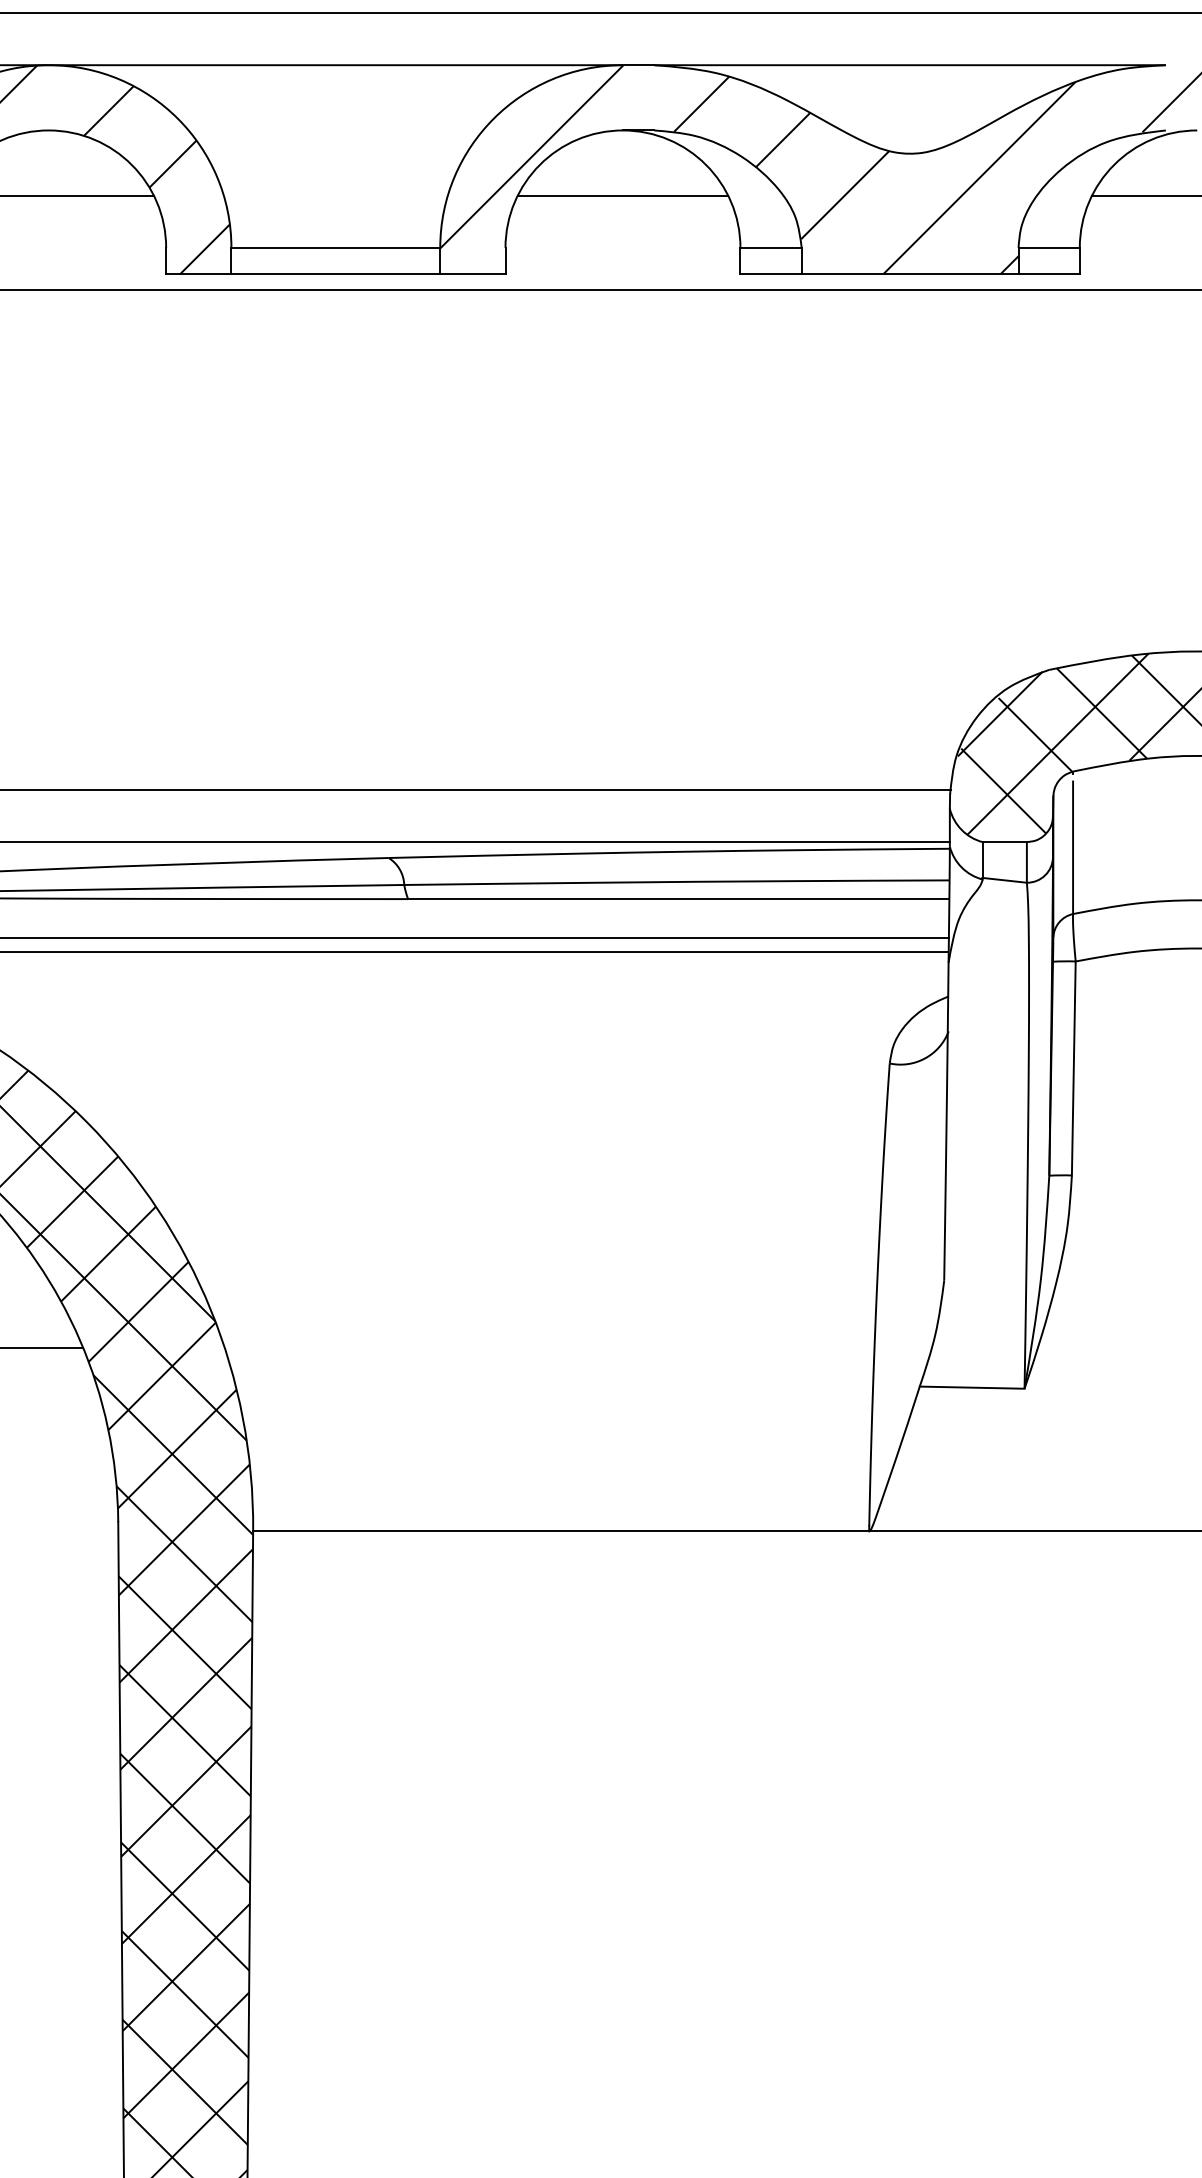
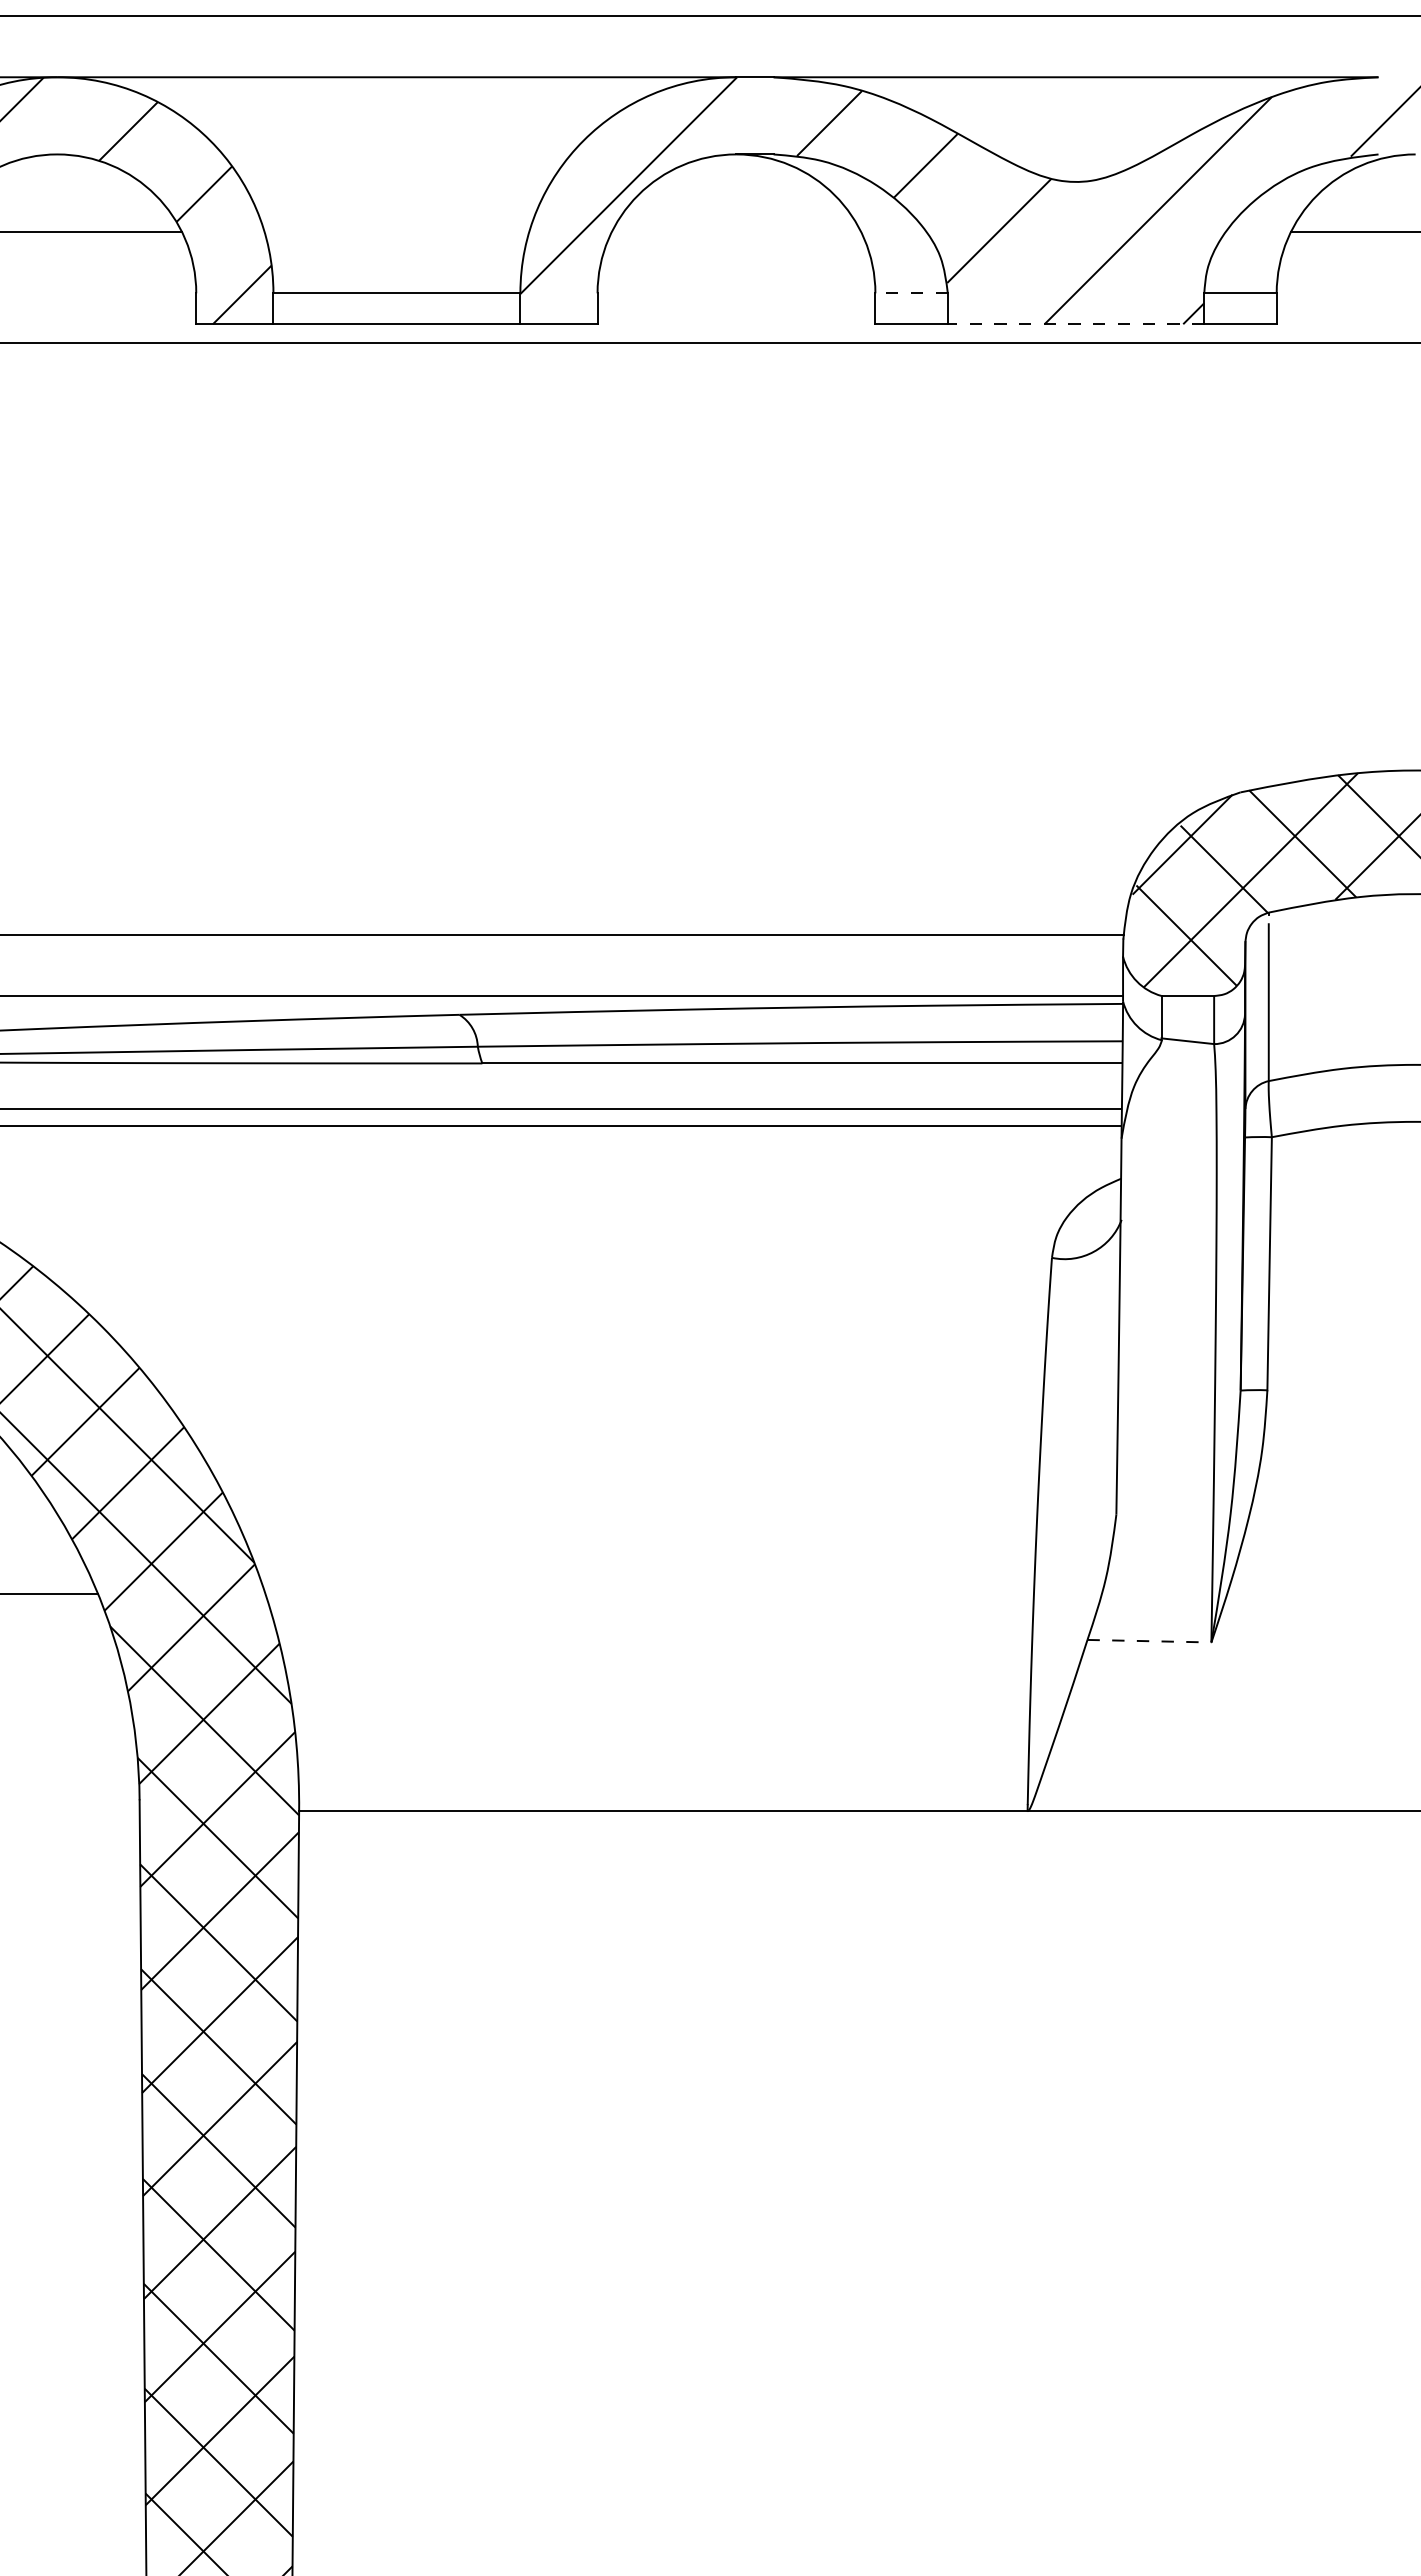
line: (622, 195) -> (736, 231), removed
line: (770, 248) -> (911, 293), solid -> dashed
line: (909, 274) -> (1075, 324), solid -> dashed
line: (972, 1387) -> (1149, 1641), solid -> dashed

